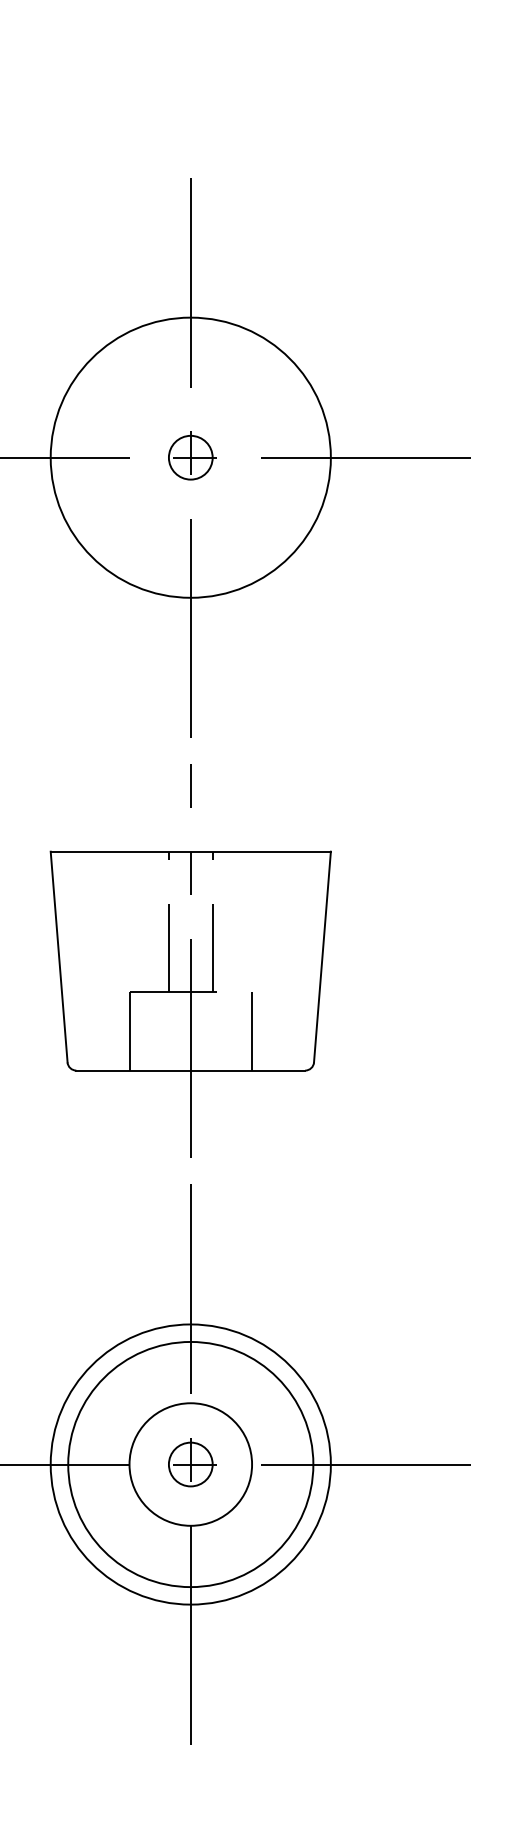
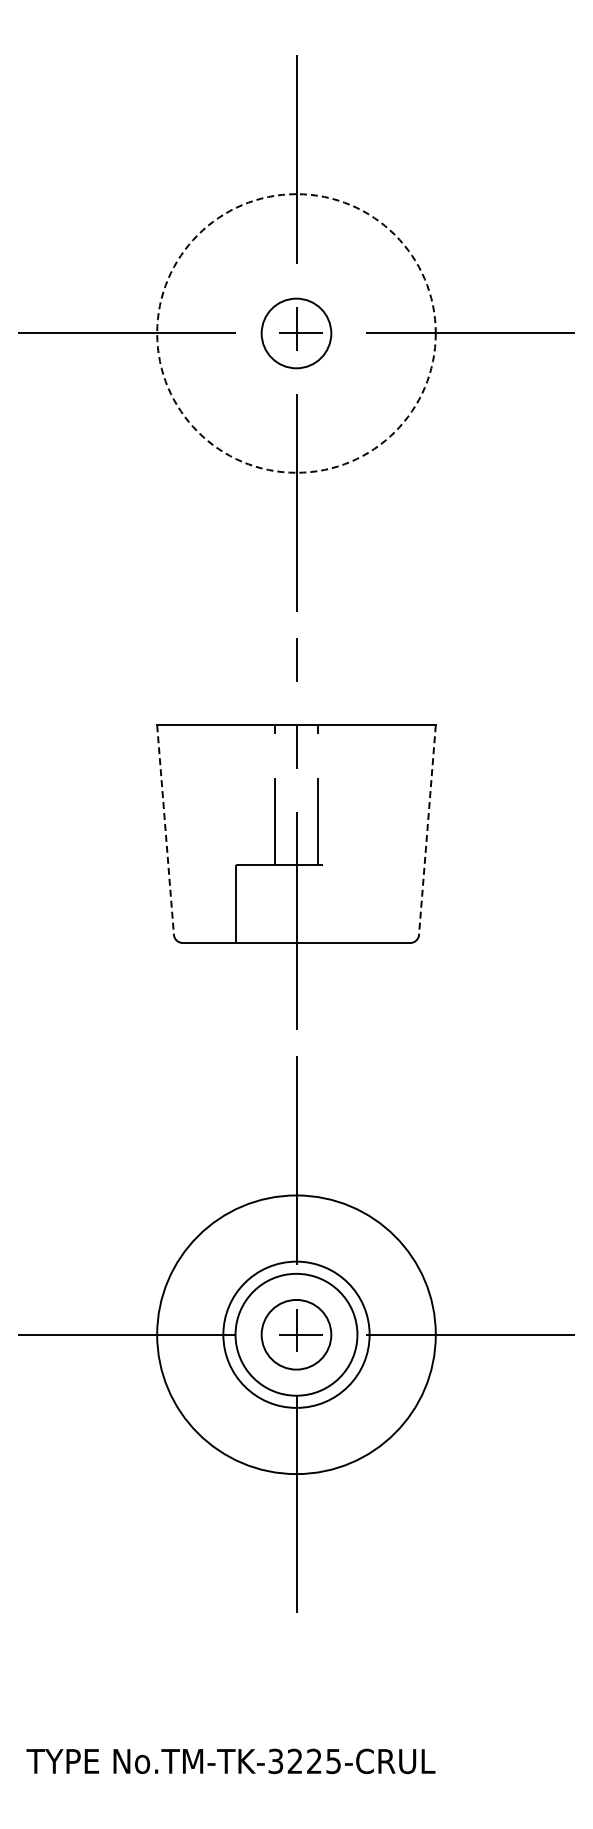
circle: (190, 457) -> (296, 333), size x1.6
circle: (190, 457) -> (296, 333), solid -> dashed
line: (59, 957) -> (165, 830), solid -> dashed
line: (322, 957) -> (427, 830), solid -> dashed
line: (252, 1030) -> (357, 903), removed
circle: (190, 1464) -> (296, 1334), size x0.6
circle: (190, 1464) -> (296, 1334), size x1.6

